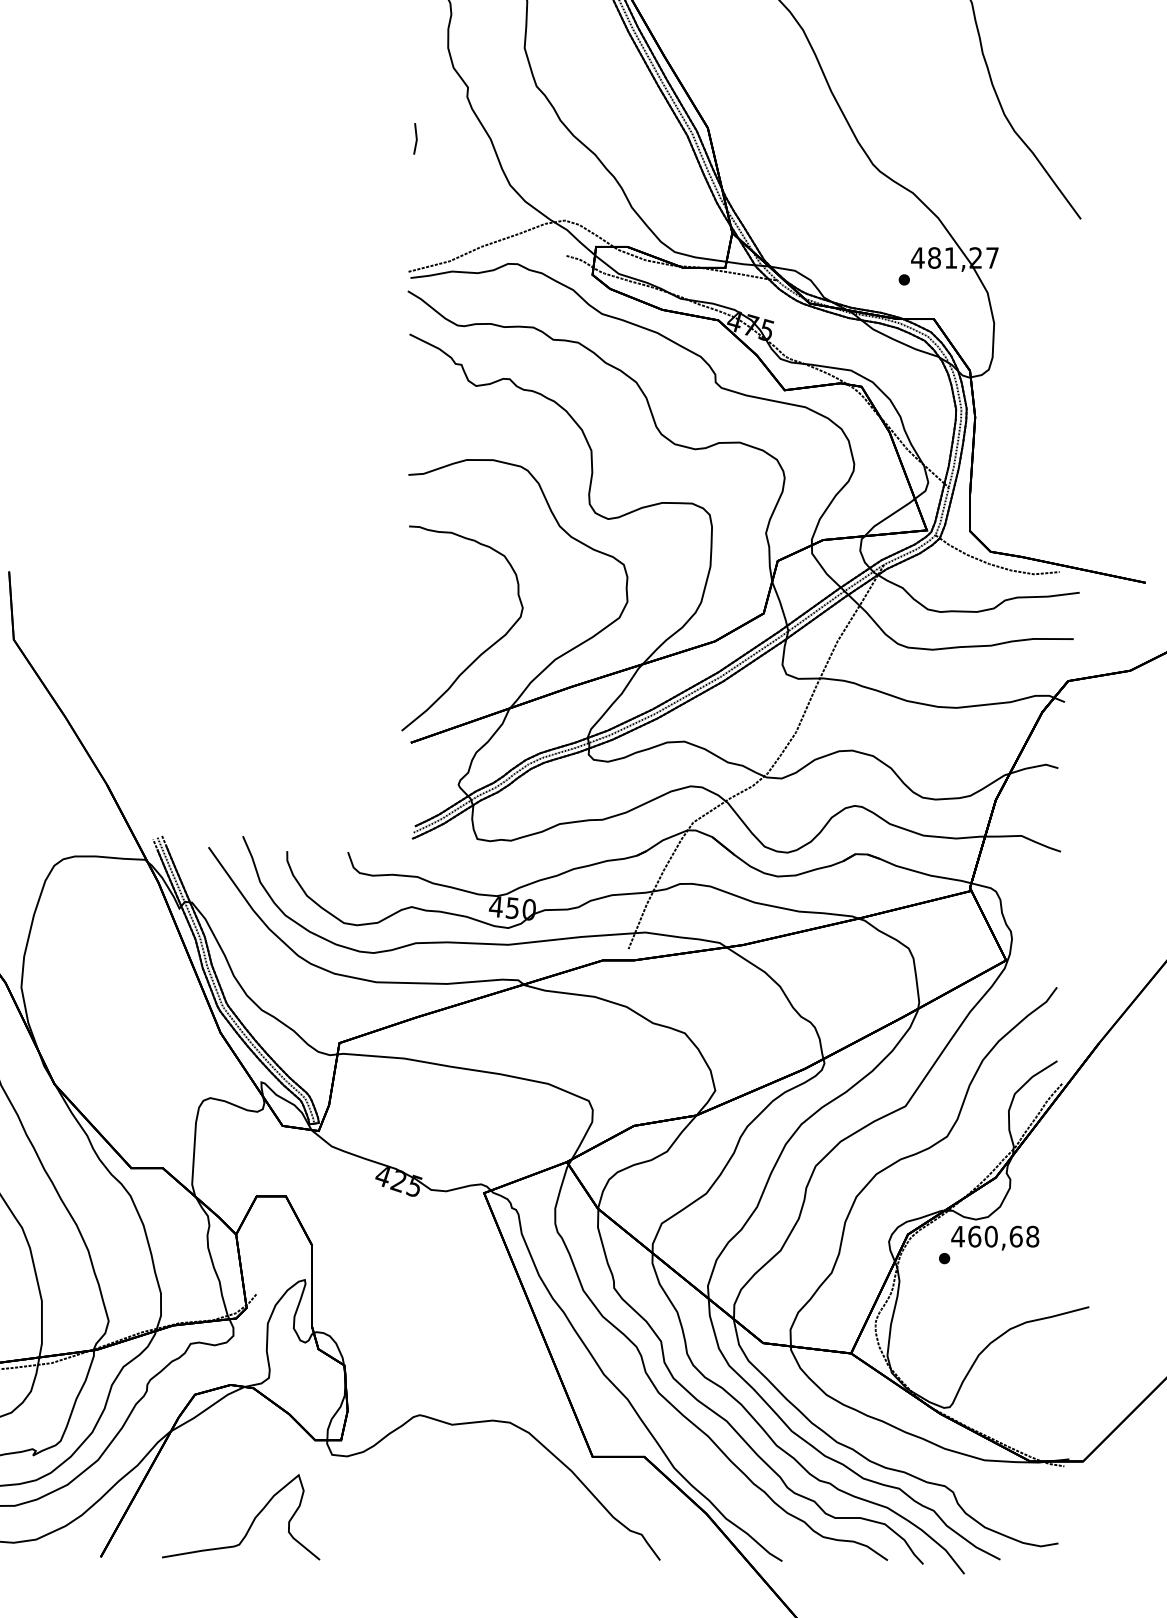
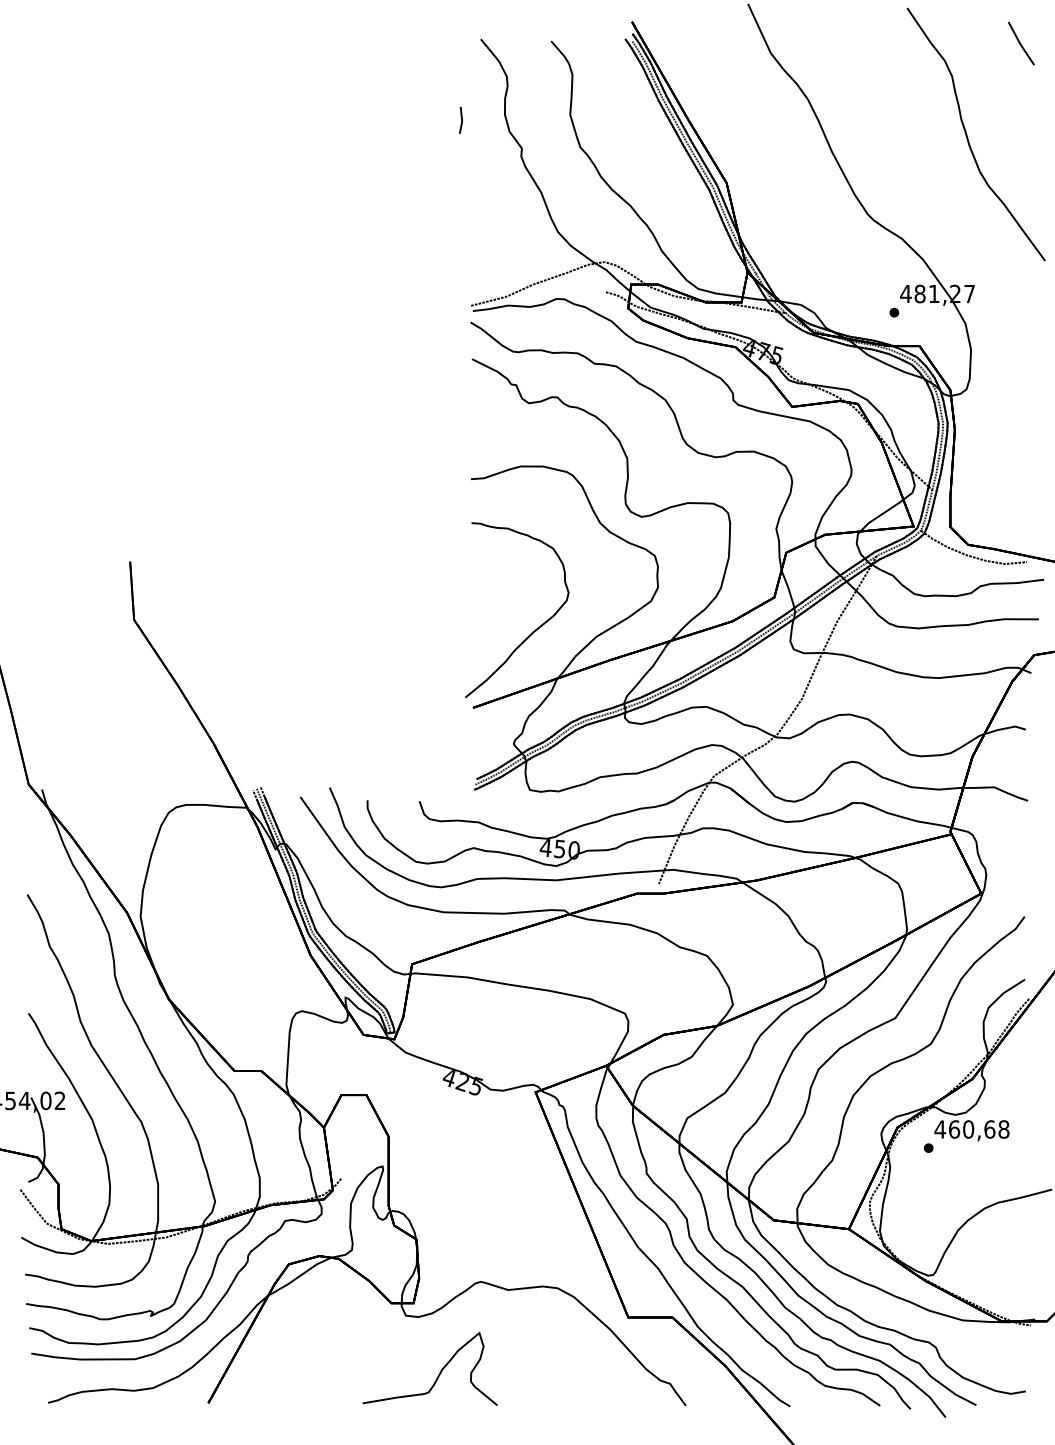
line: (416, 137) -> (461, 119), moved
curve: (252, 1521) -> (439, 1372), moved

